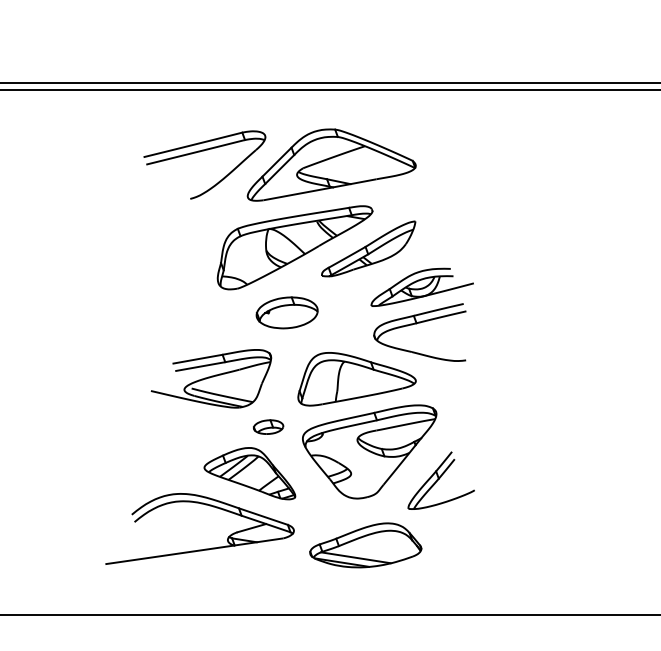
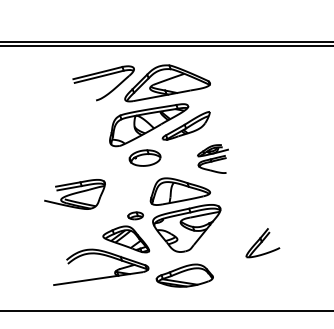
part: (420, 313) -> (212, 158), size x0.6
part: (210, 378) -> (74, 194), moved
part: (440, 481) -> (262, 243), moved

